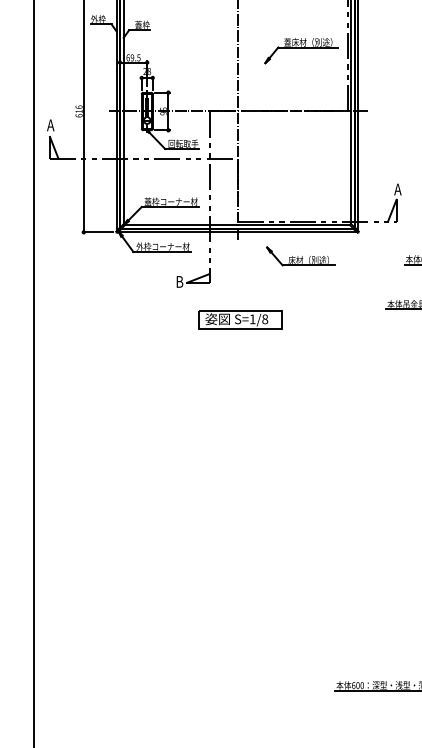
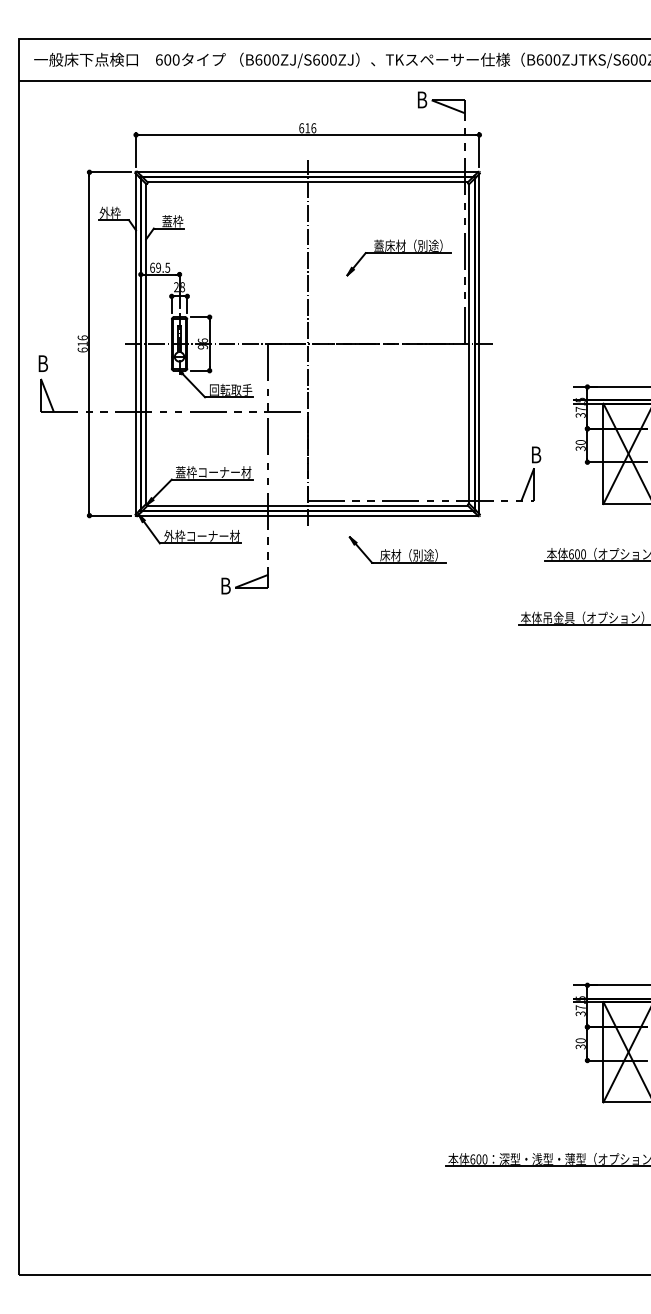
text: (50, 125) -> (42, 363), A -> B
text: (397, 189) -> (535, 454), A -> B
part: (240, 319) -> (311, 639), removed

